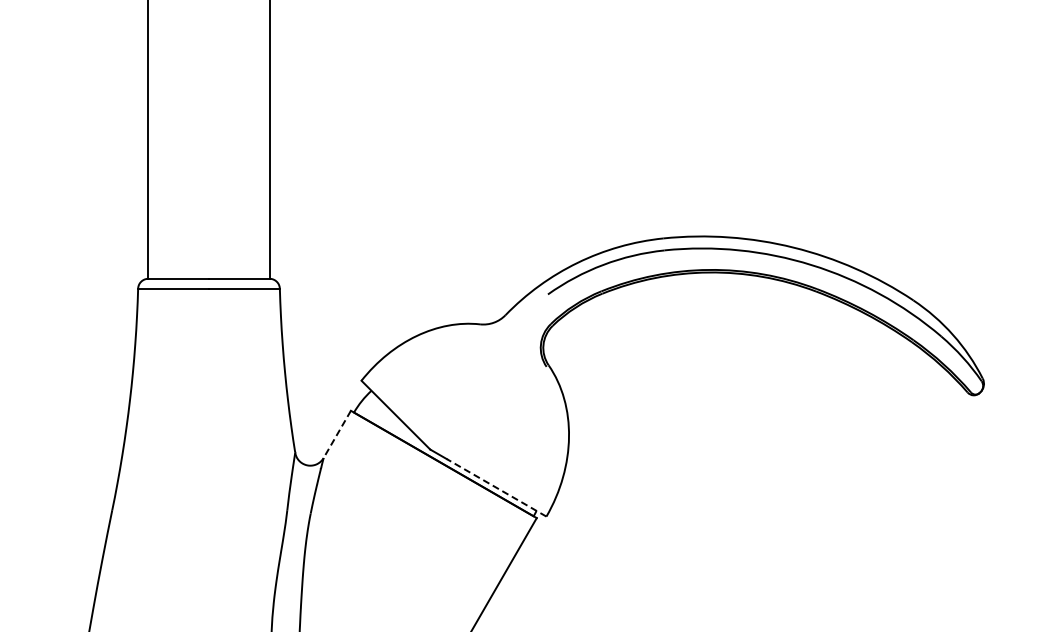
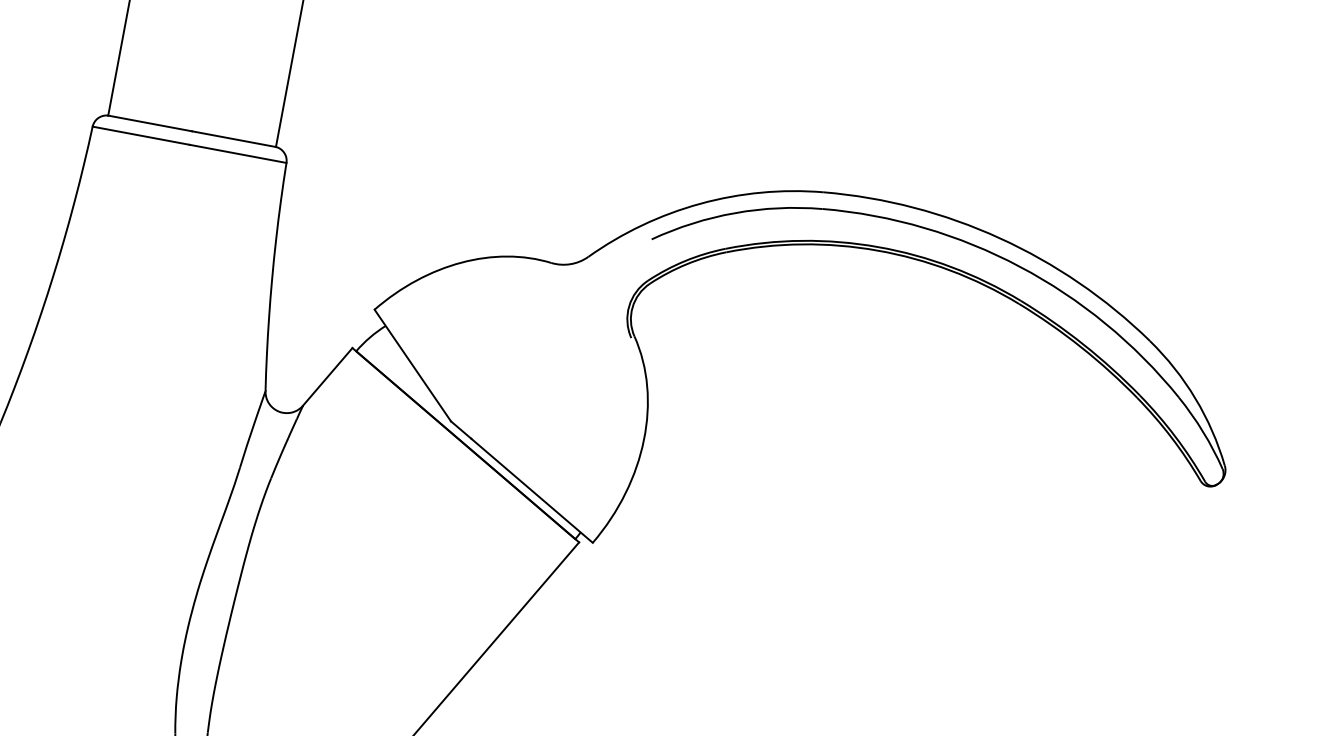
line: (337, 434) -> (328, 377), dashed -> solid
line: (496, 487) -> (531, 490), dashed -> solid

